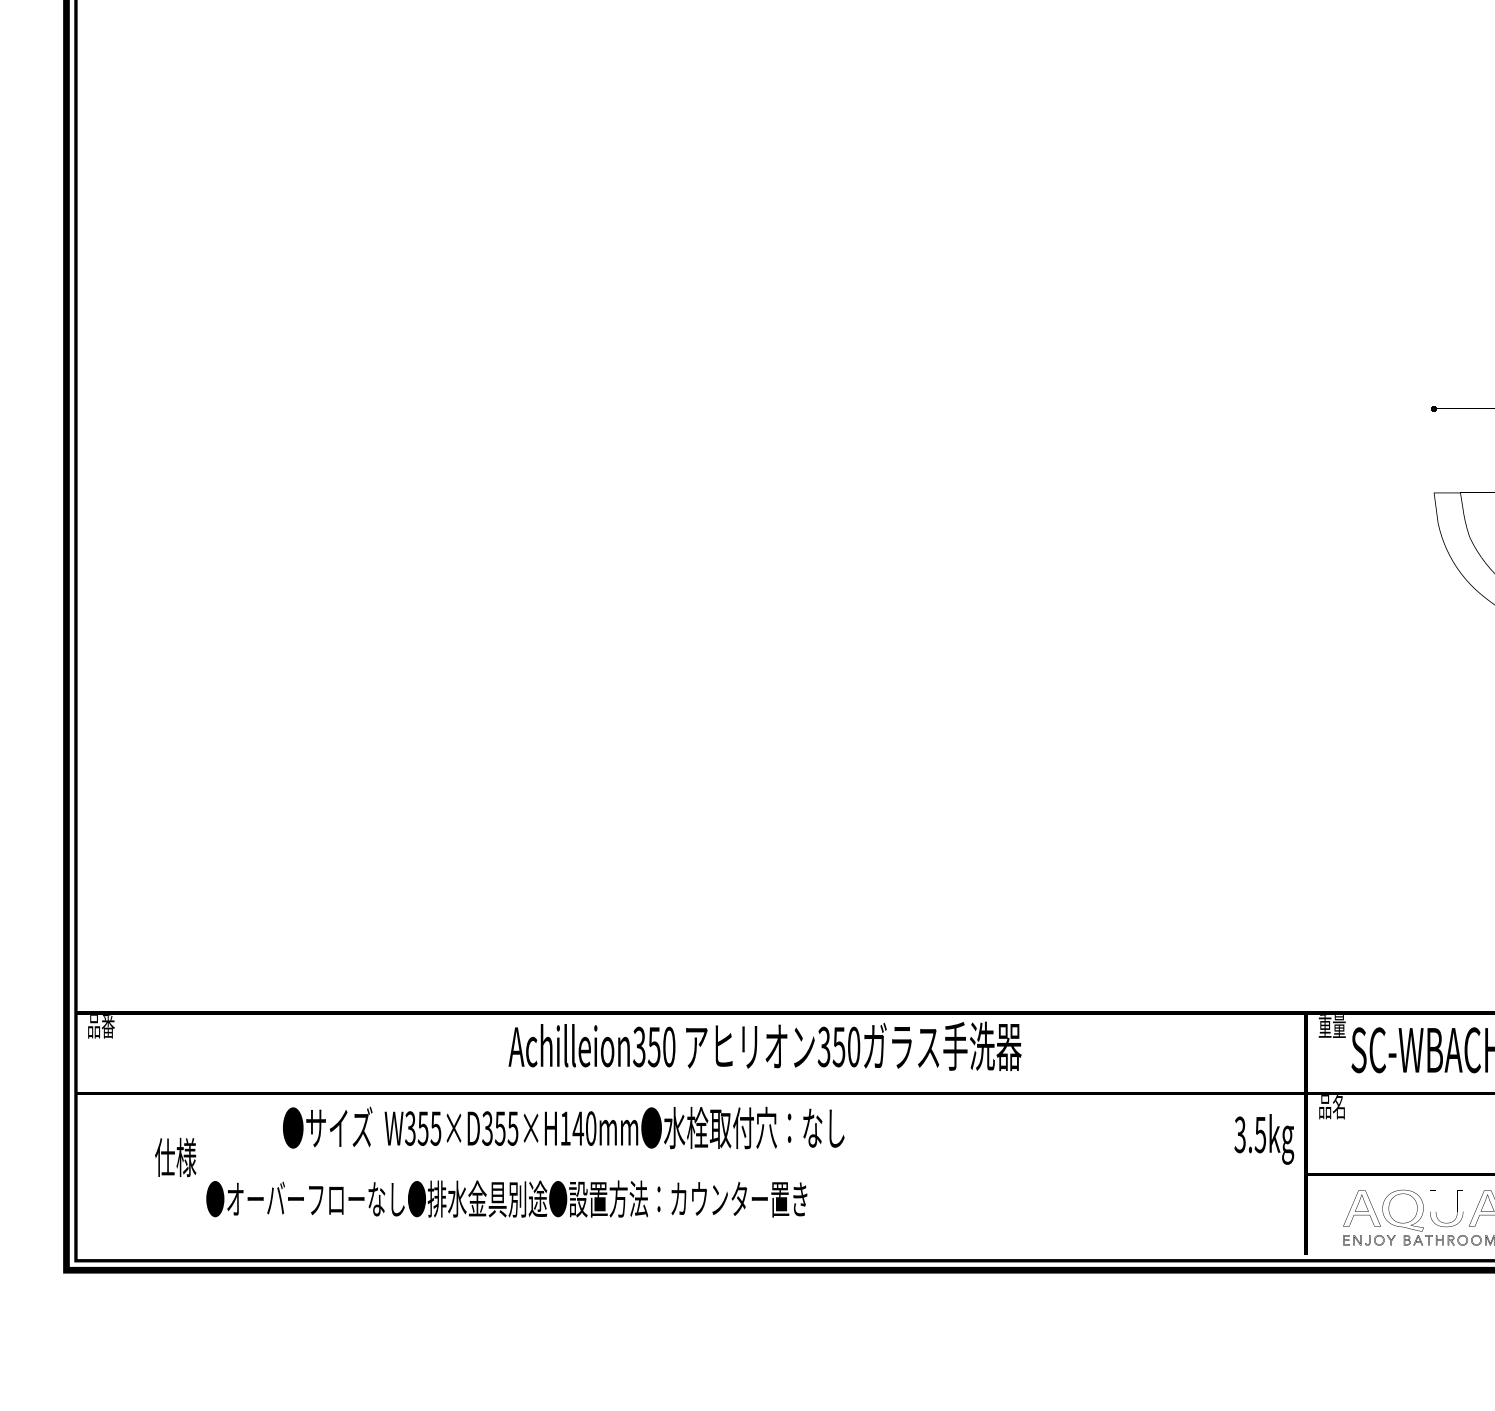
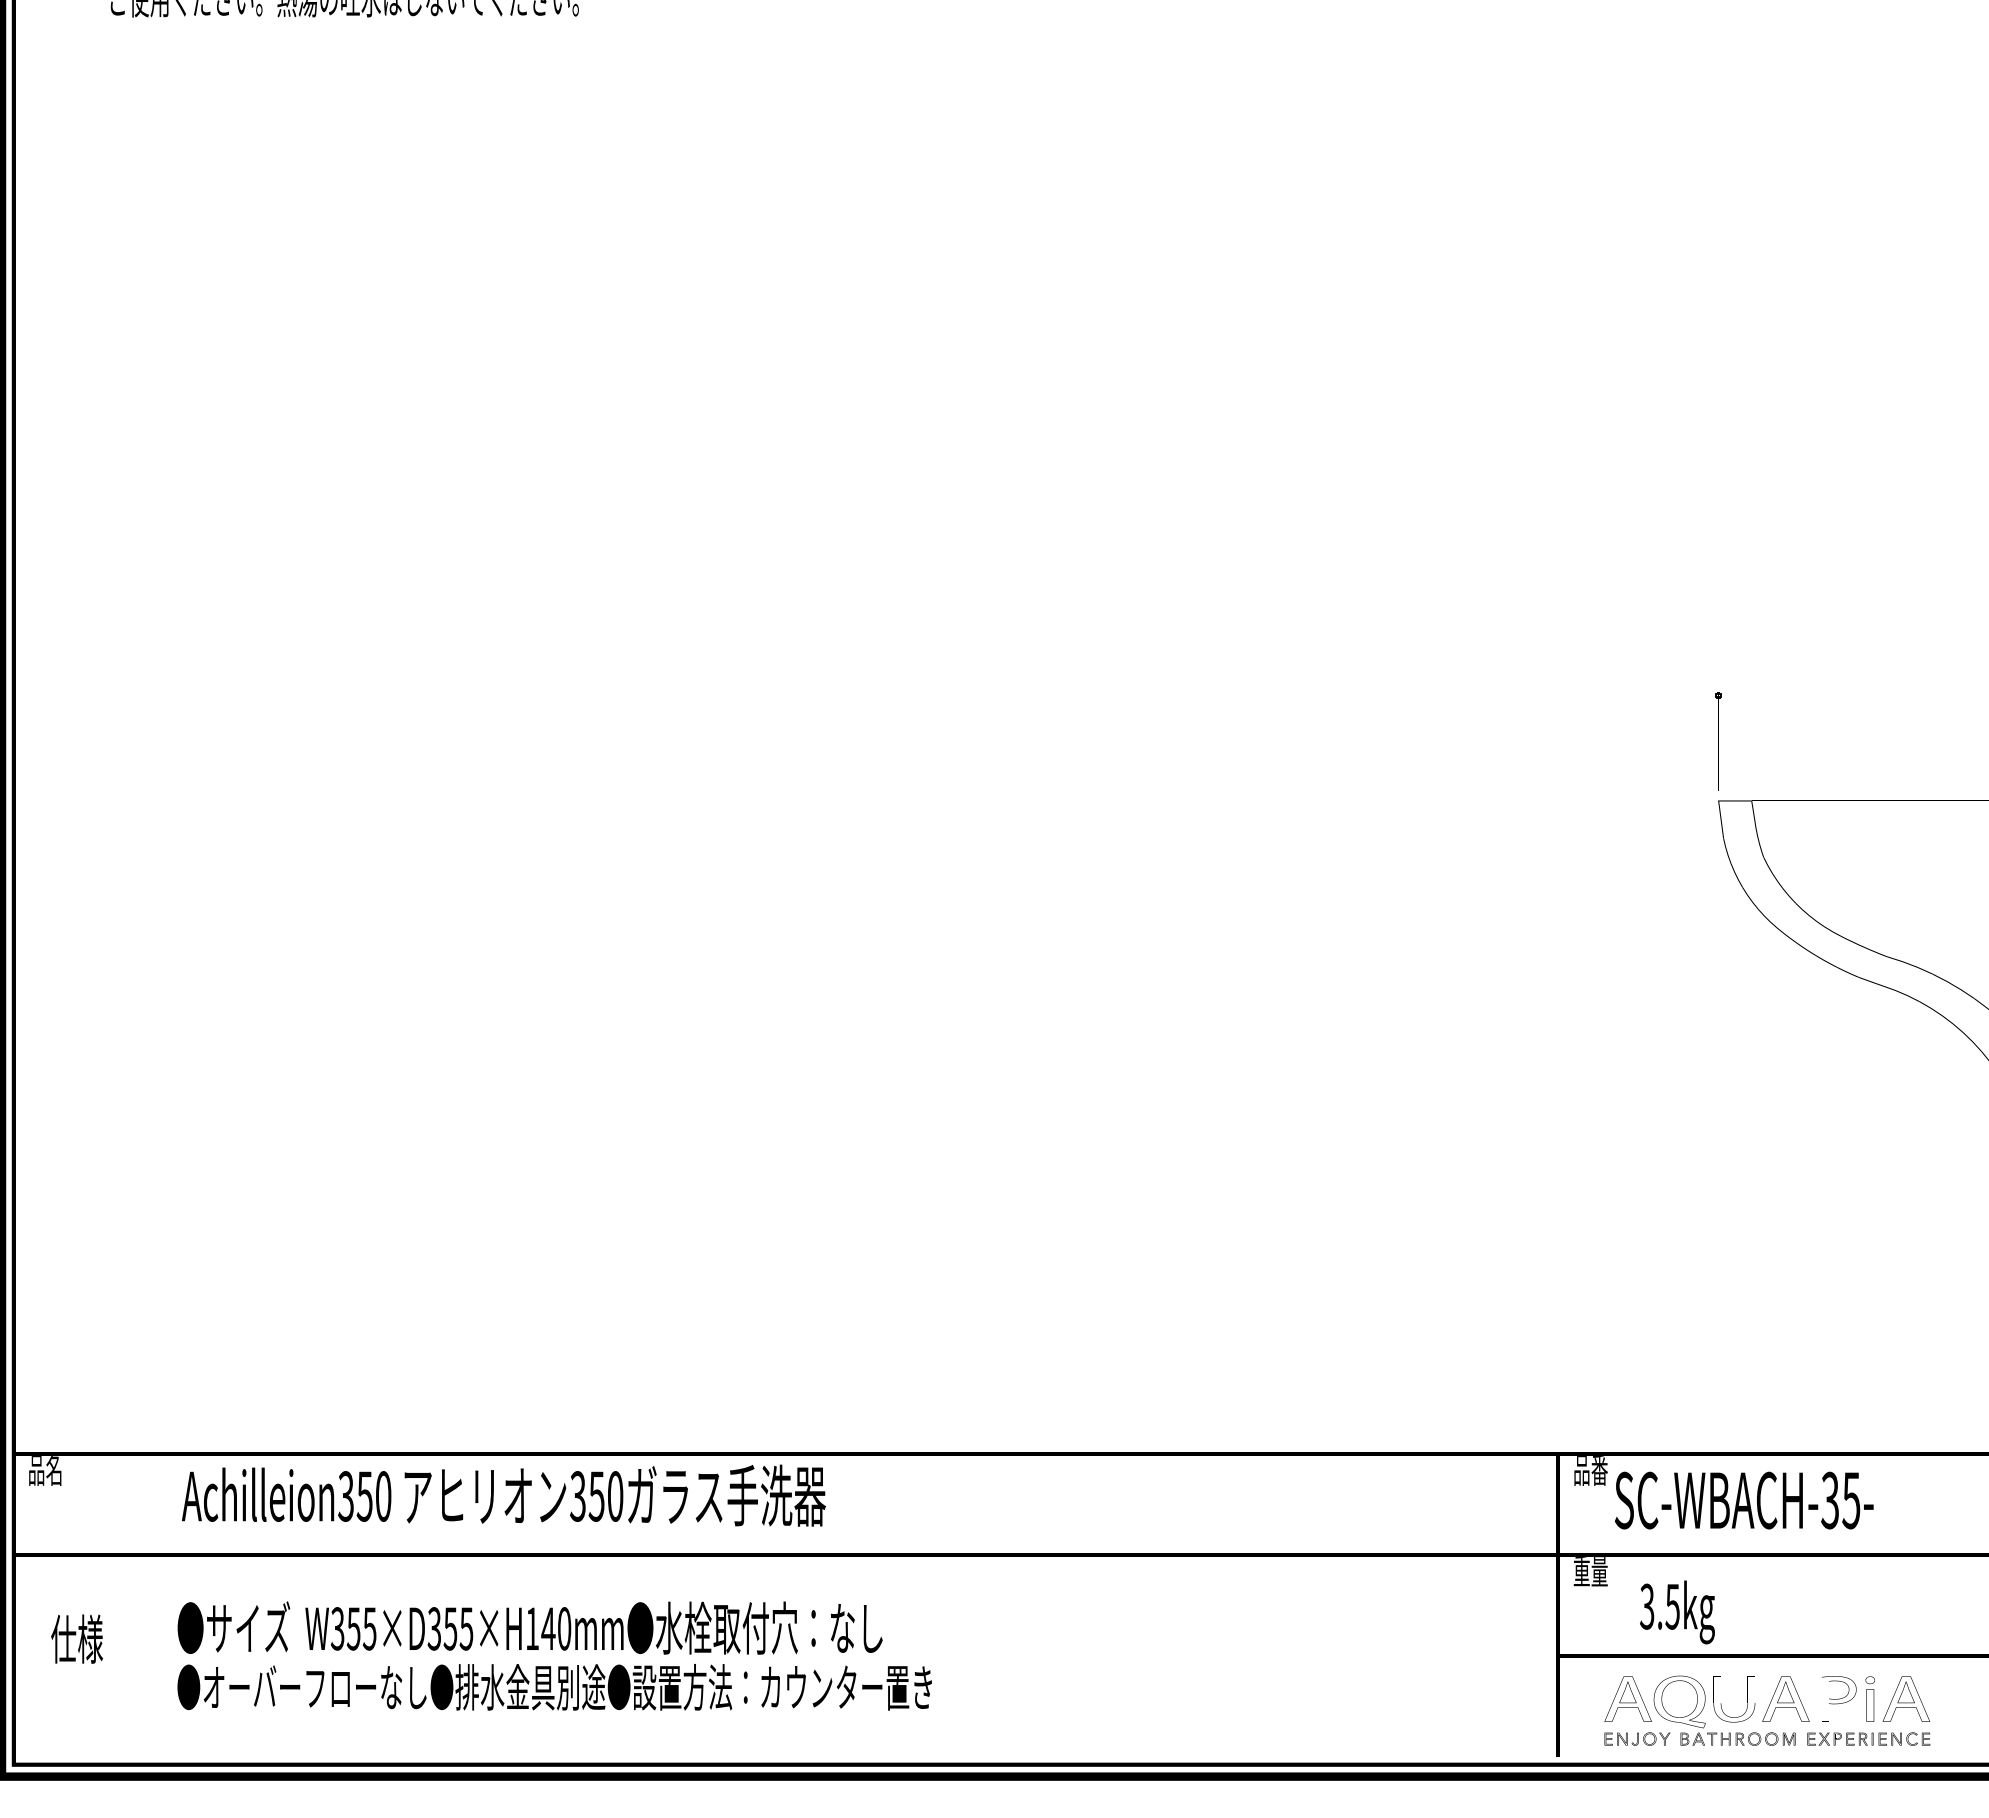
text: (108, 1026) -> (54, 1470), 品番 -> 品名
text: (1332, 1026) -> (1590, 1470), 重量 -> 品番
text: (764, 1046) -> (503, 1495), moved
text: (1332, 1107) -> (1590, 1572), 品名 -> 重量
text: (563, 1127) -> (529, 1627), moved
text: (1264, 1139) -> (1677, 1612), moved
text: (175, 1156) -> (76, 1638), moved

